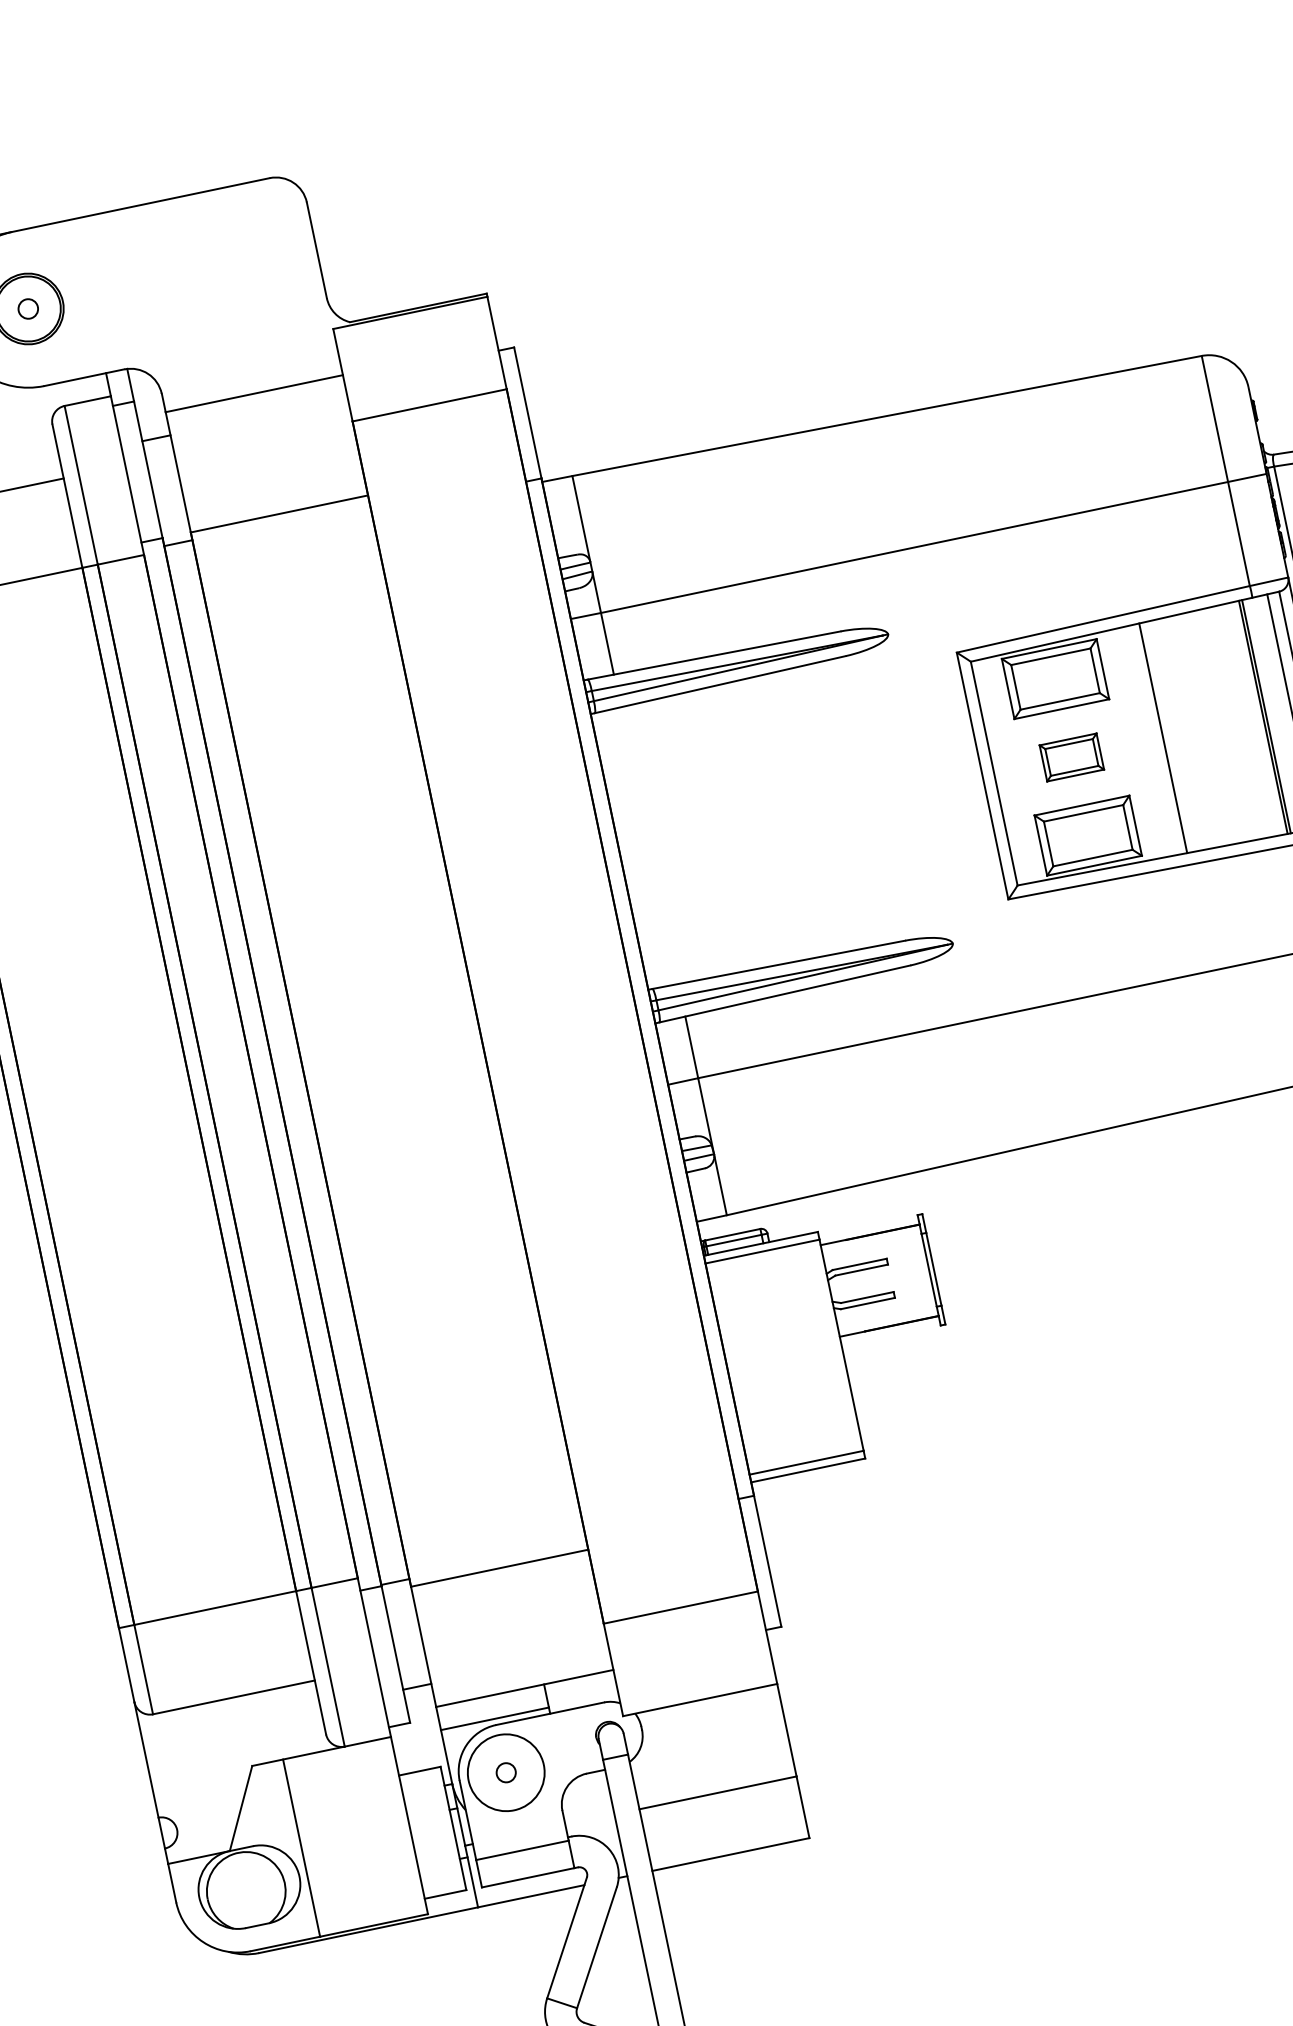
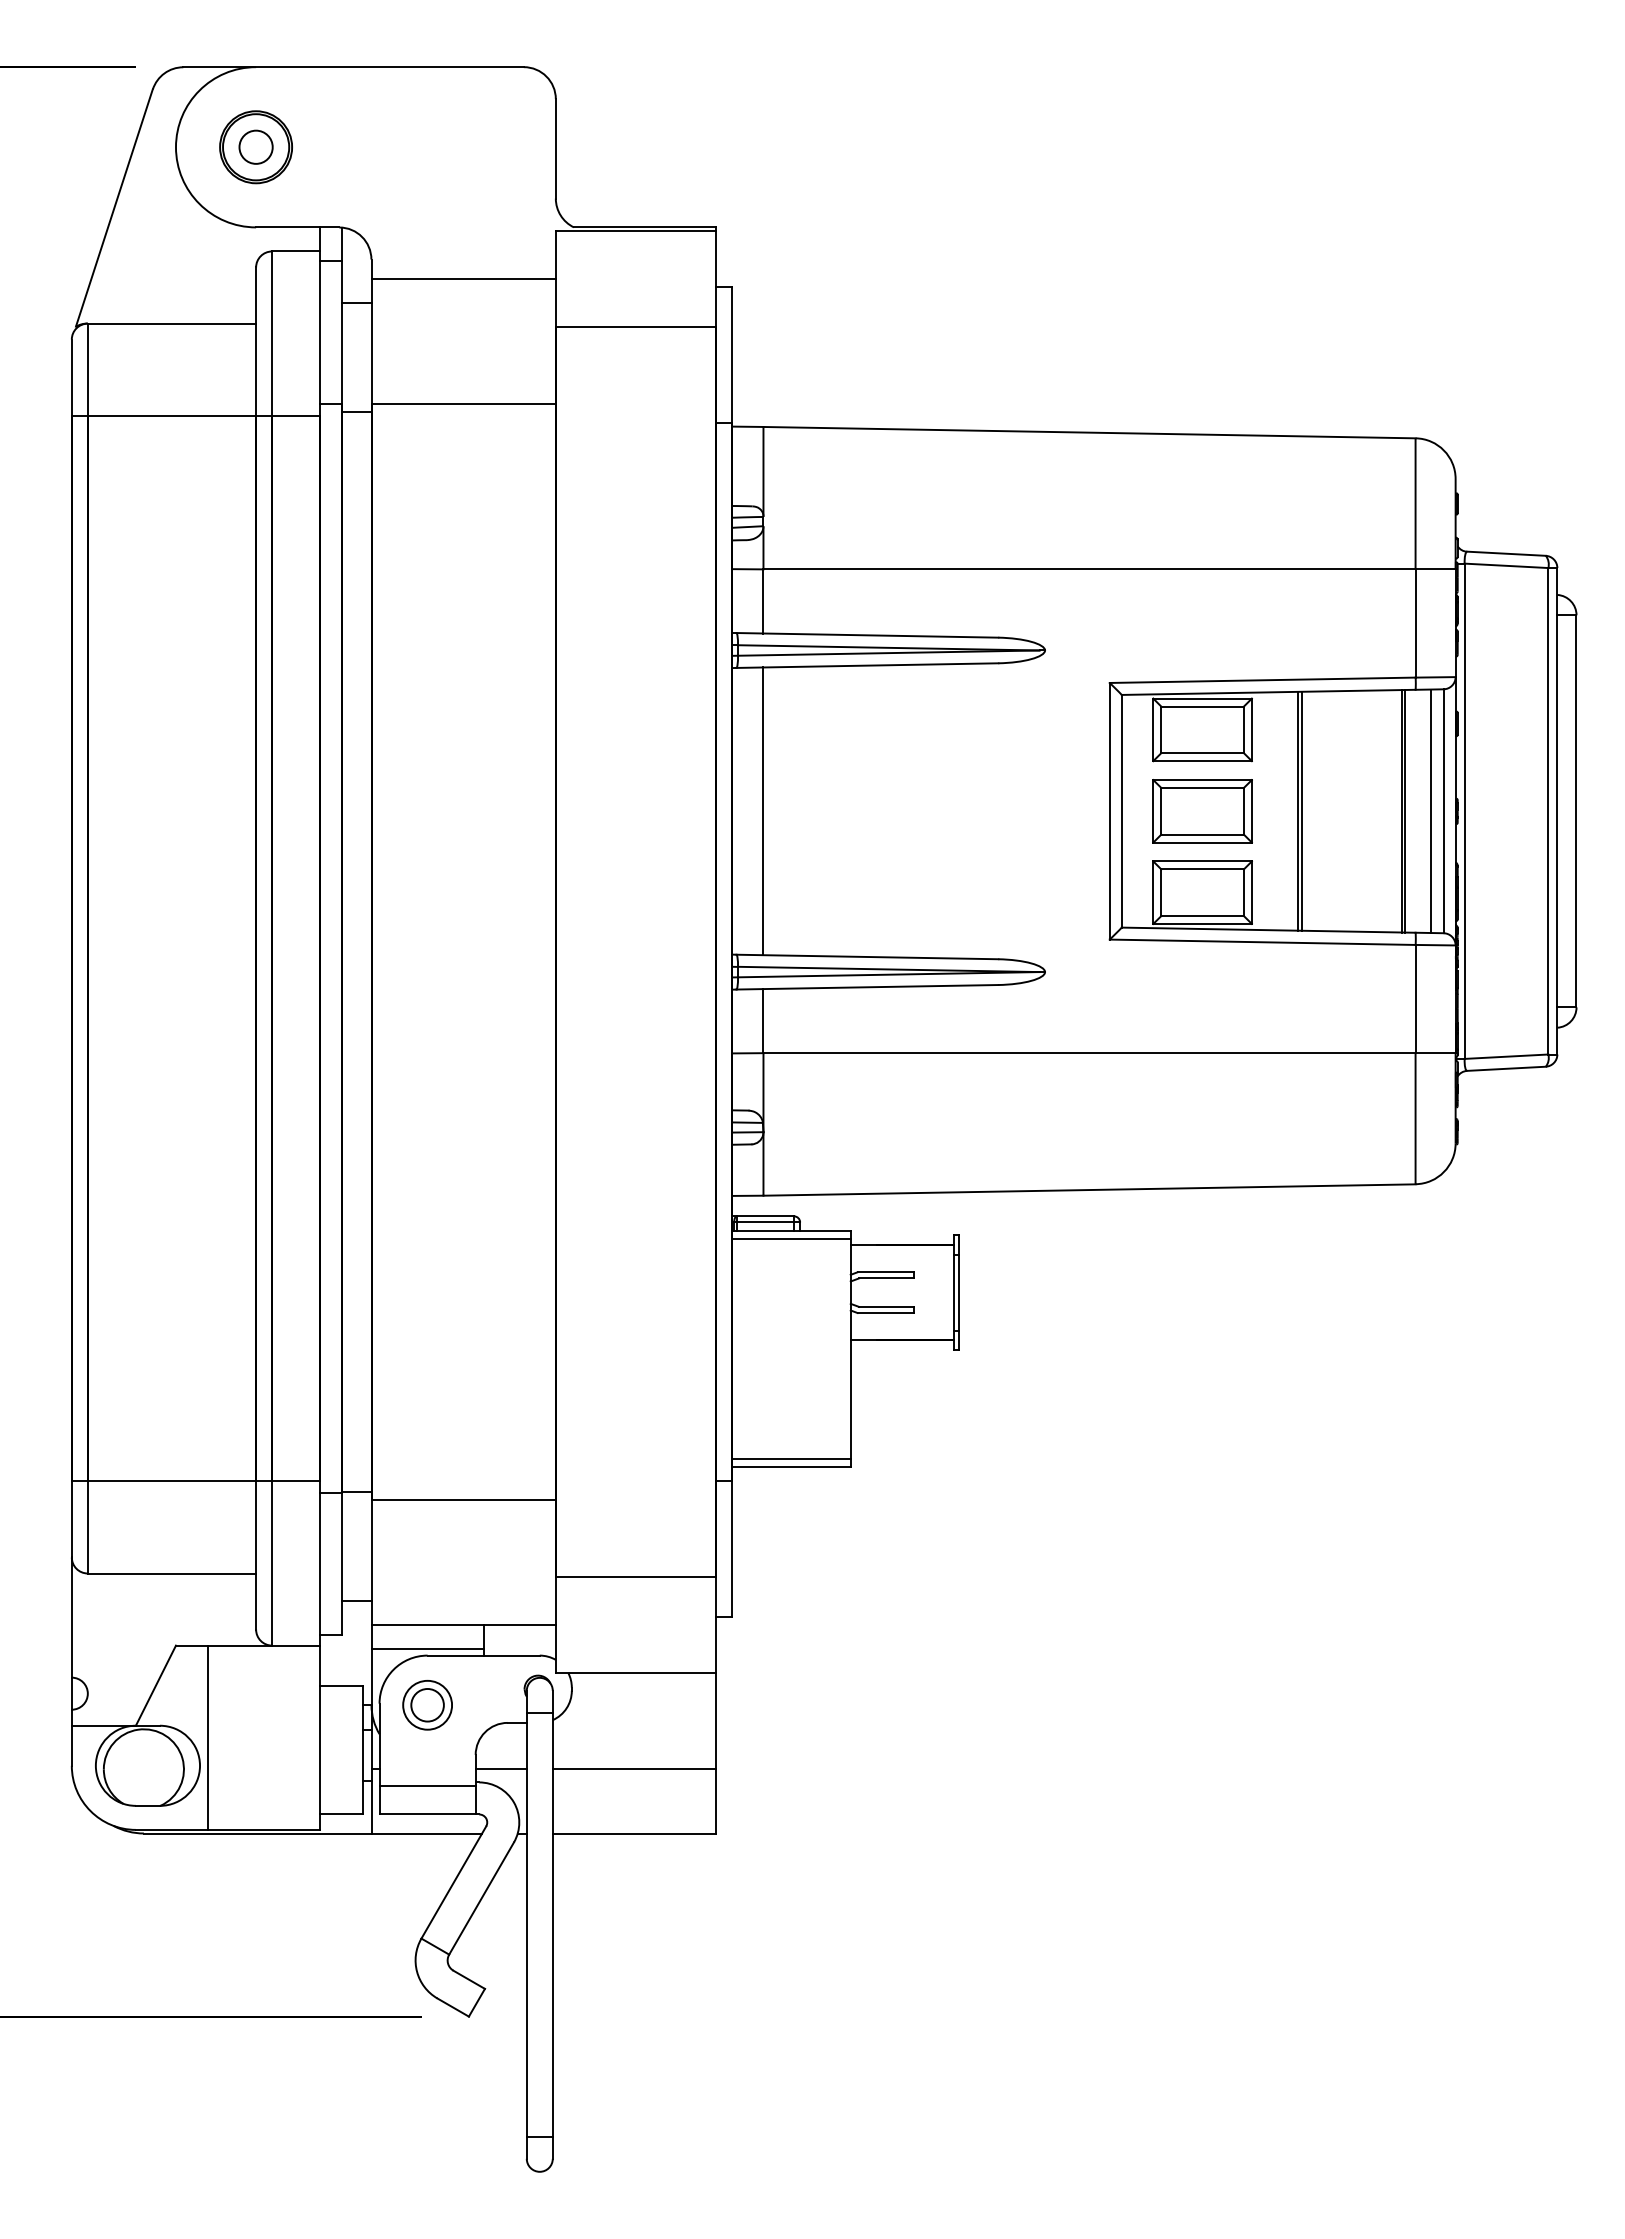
circle: (27, 308) -> (255, 146), size x1.67
line: (1167, 736) -> (1302, 810), added
part: (1071, 757) -> (1202, 811), size x1.67
line: (649, 845) -> (763, 811), added
circle: (505, 1772) -> (427, 1704), size x0.62
circle: (505, 1772) -> (427, 1704), size x1.67
line: (589, 1819) -> (500, 1769), added

